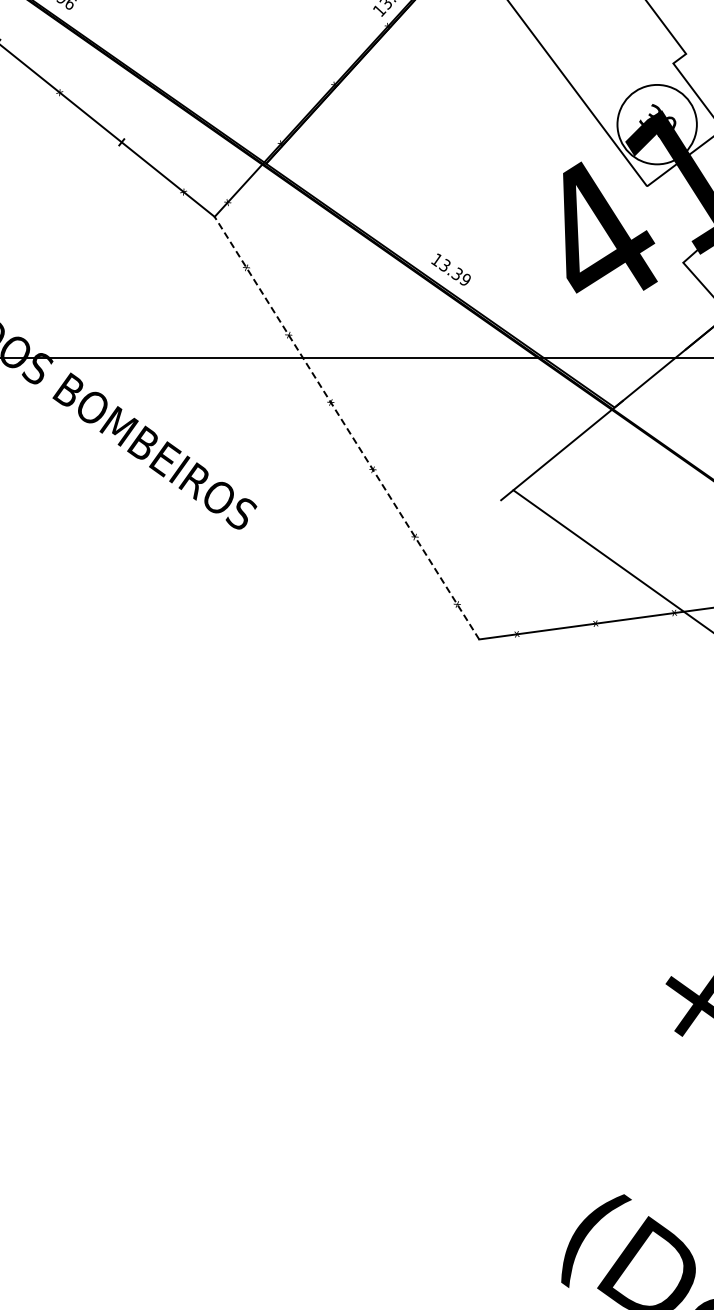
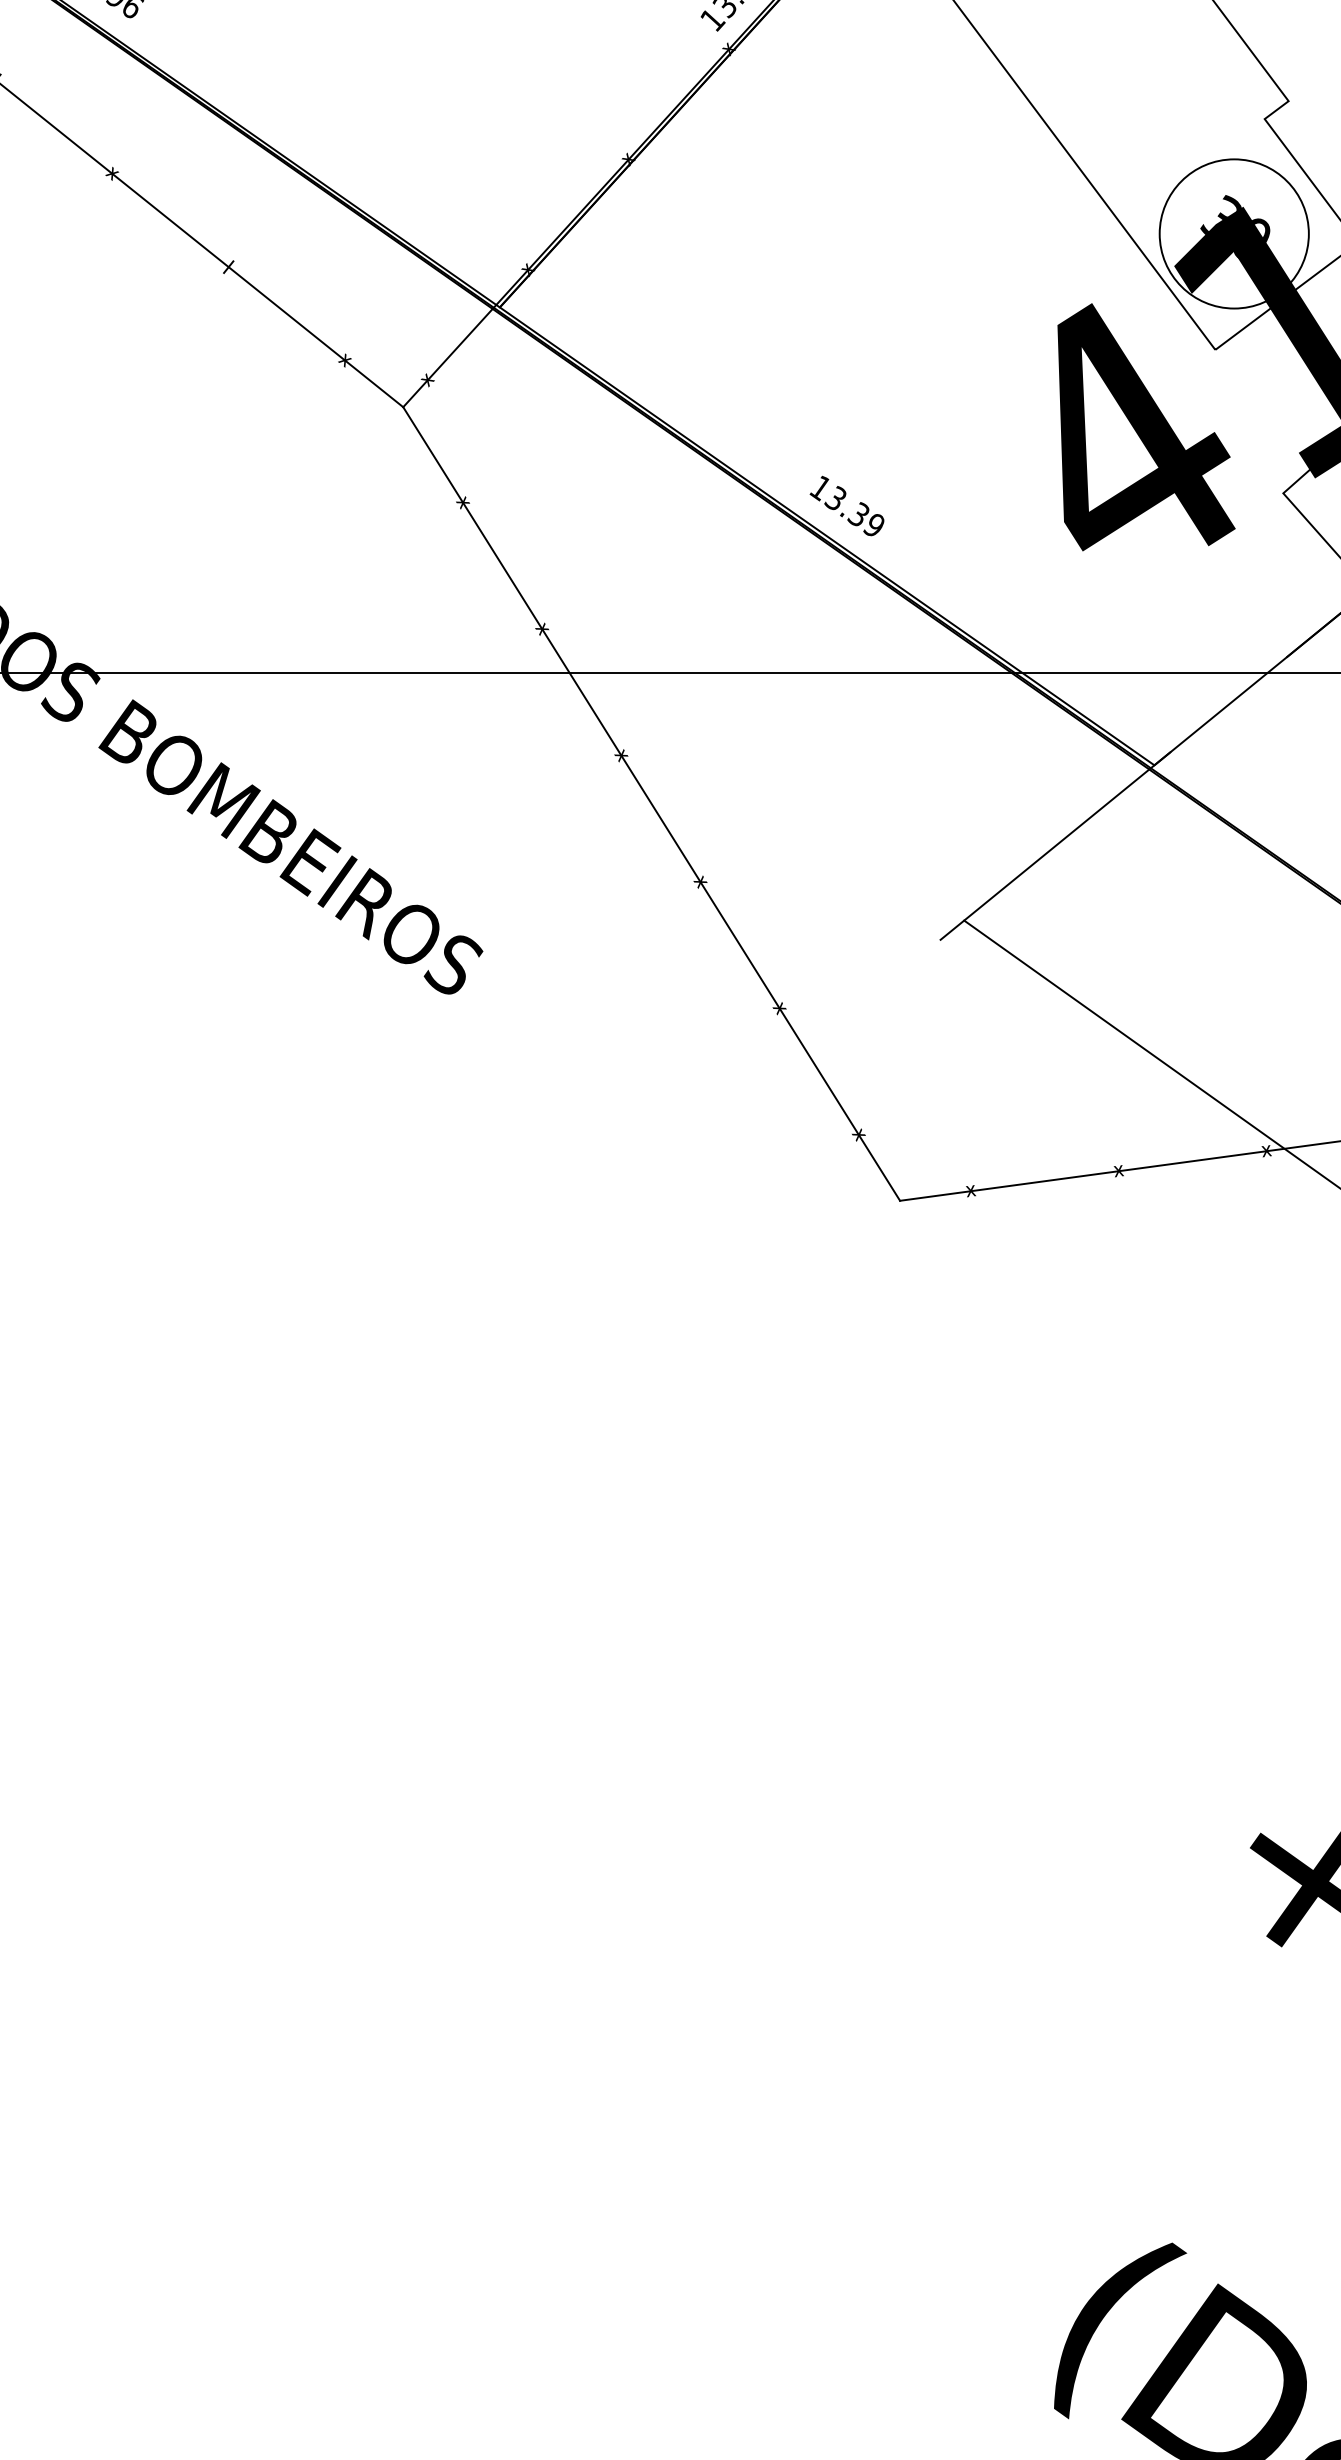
line: (346, 427) -> (650, 802), dashed -> solid

